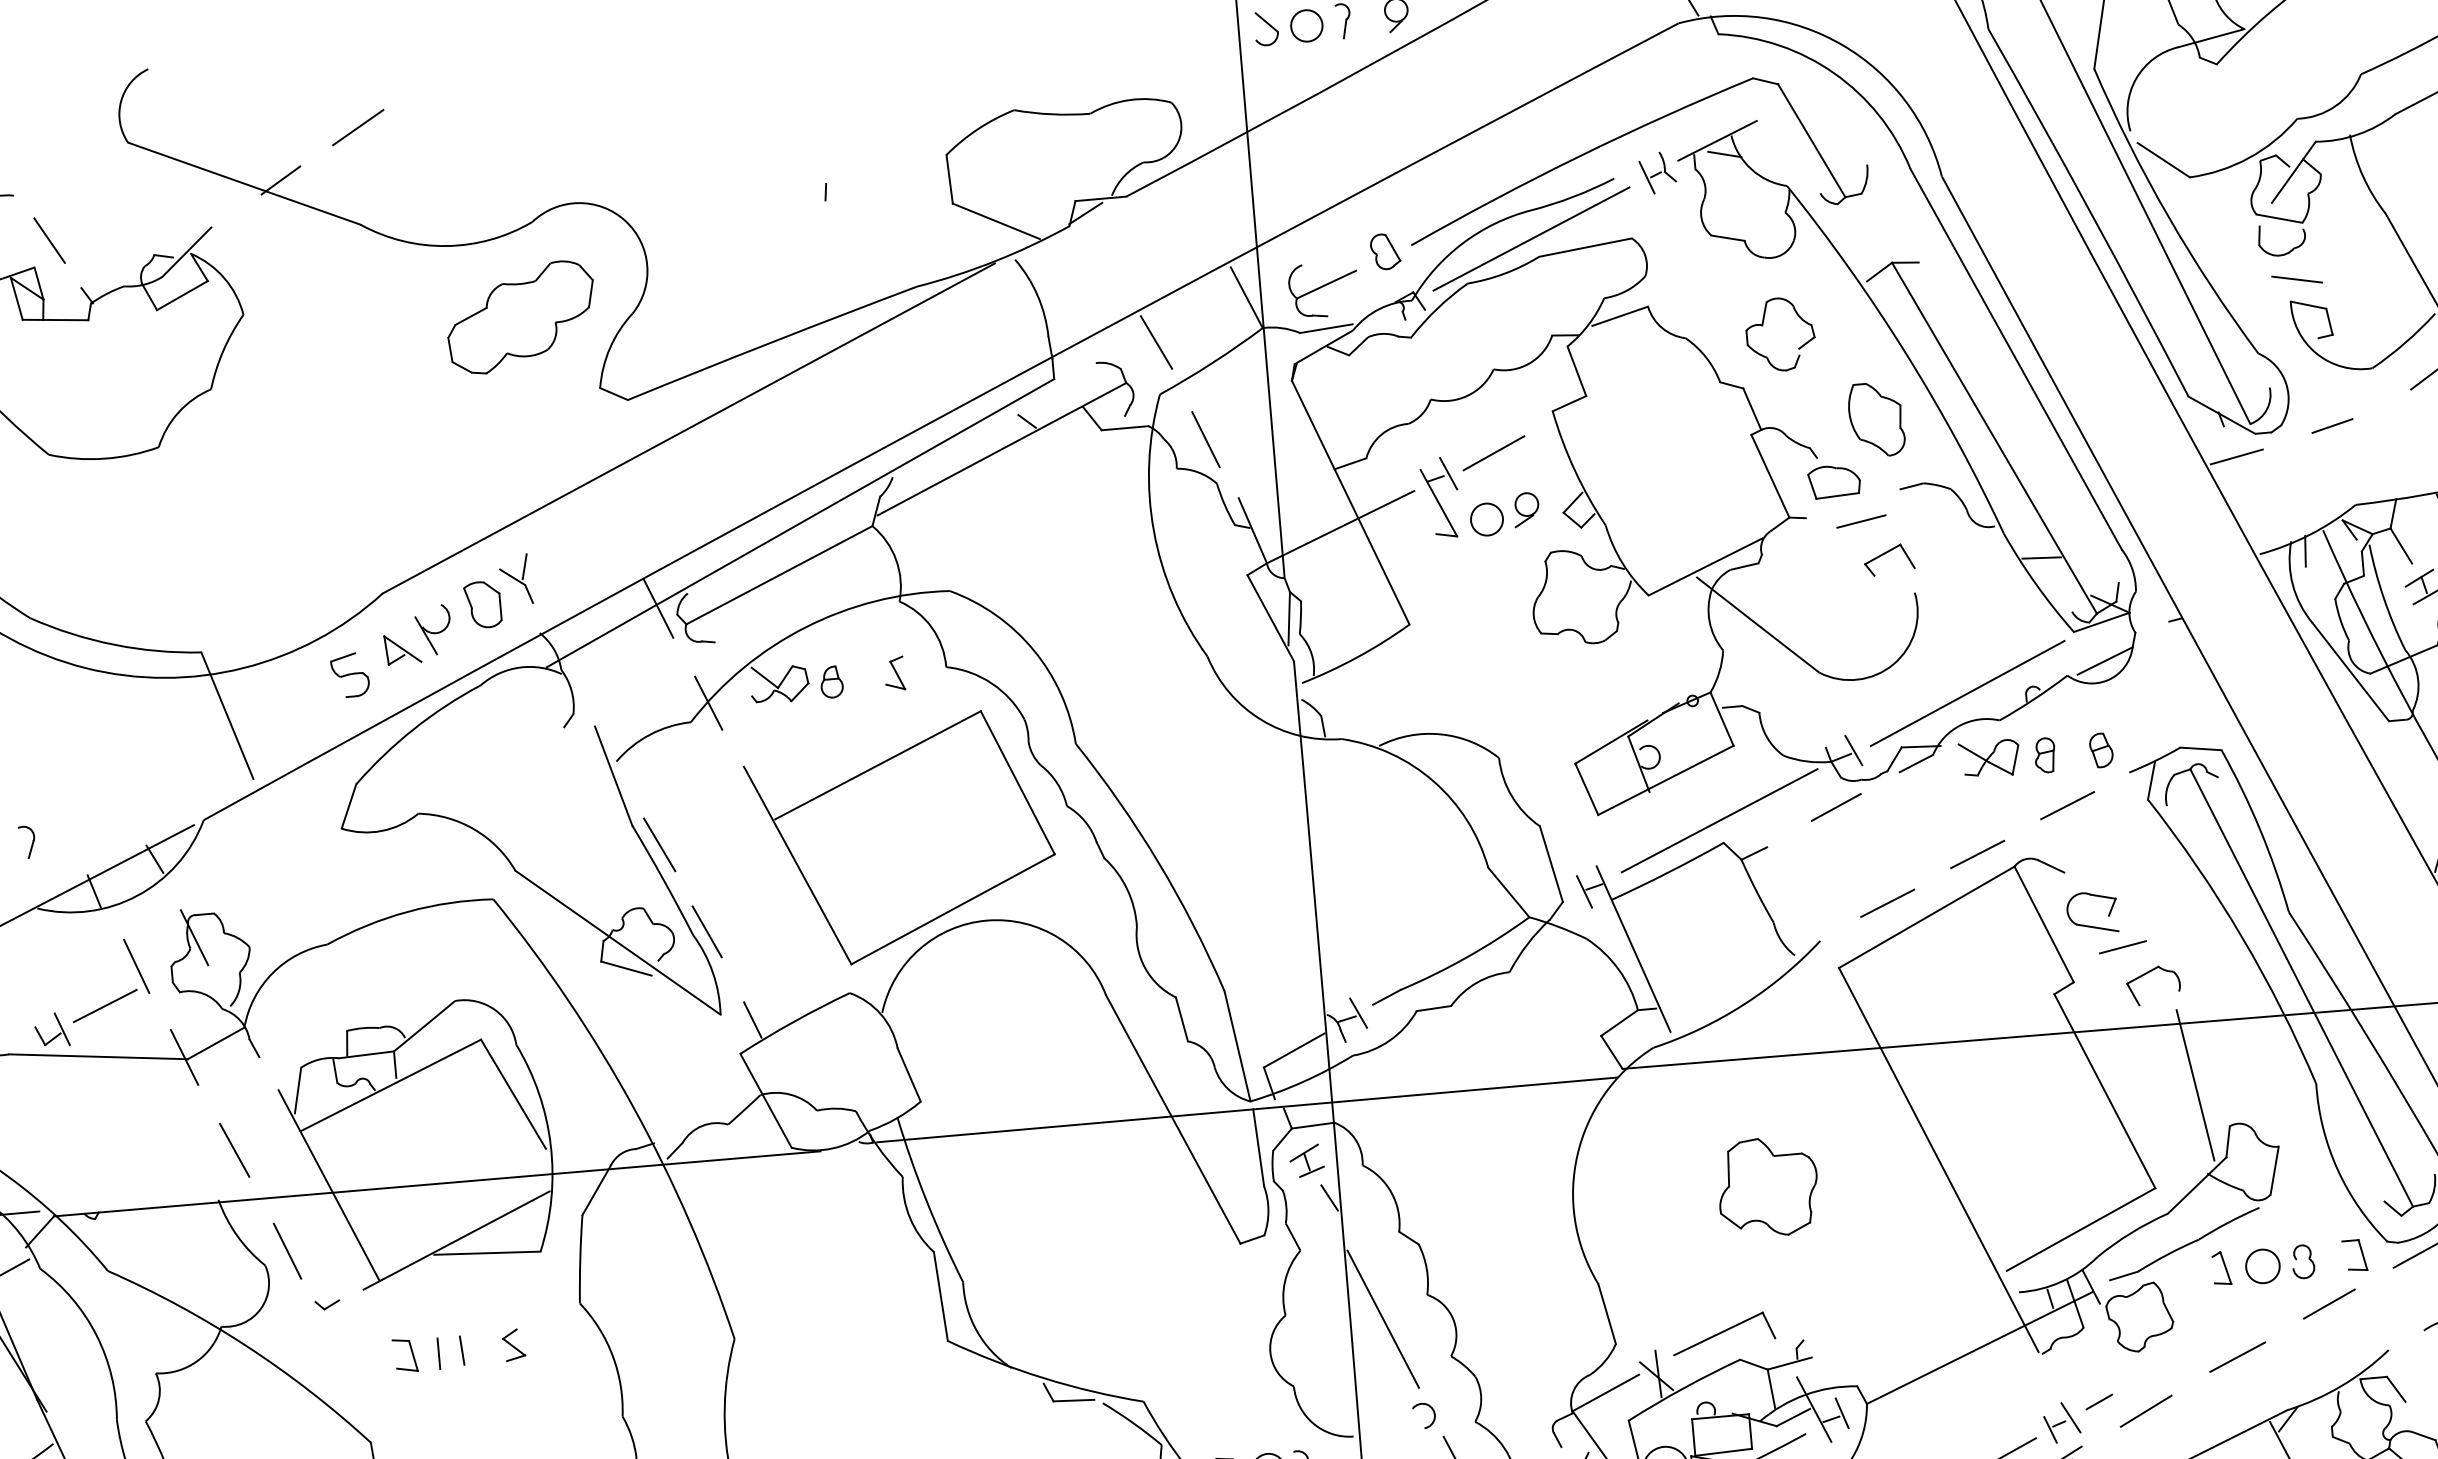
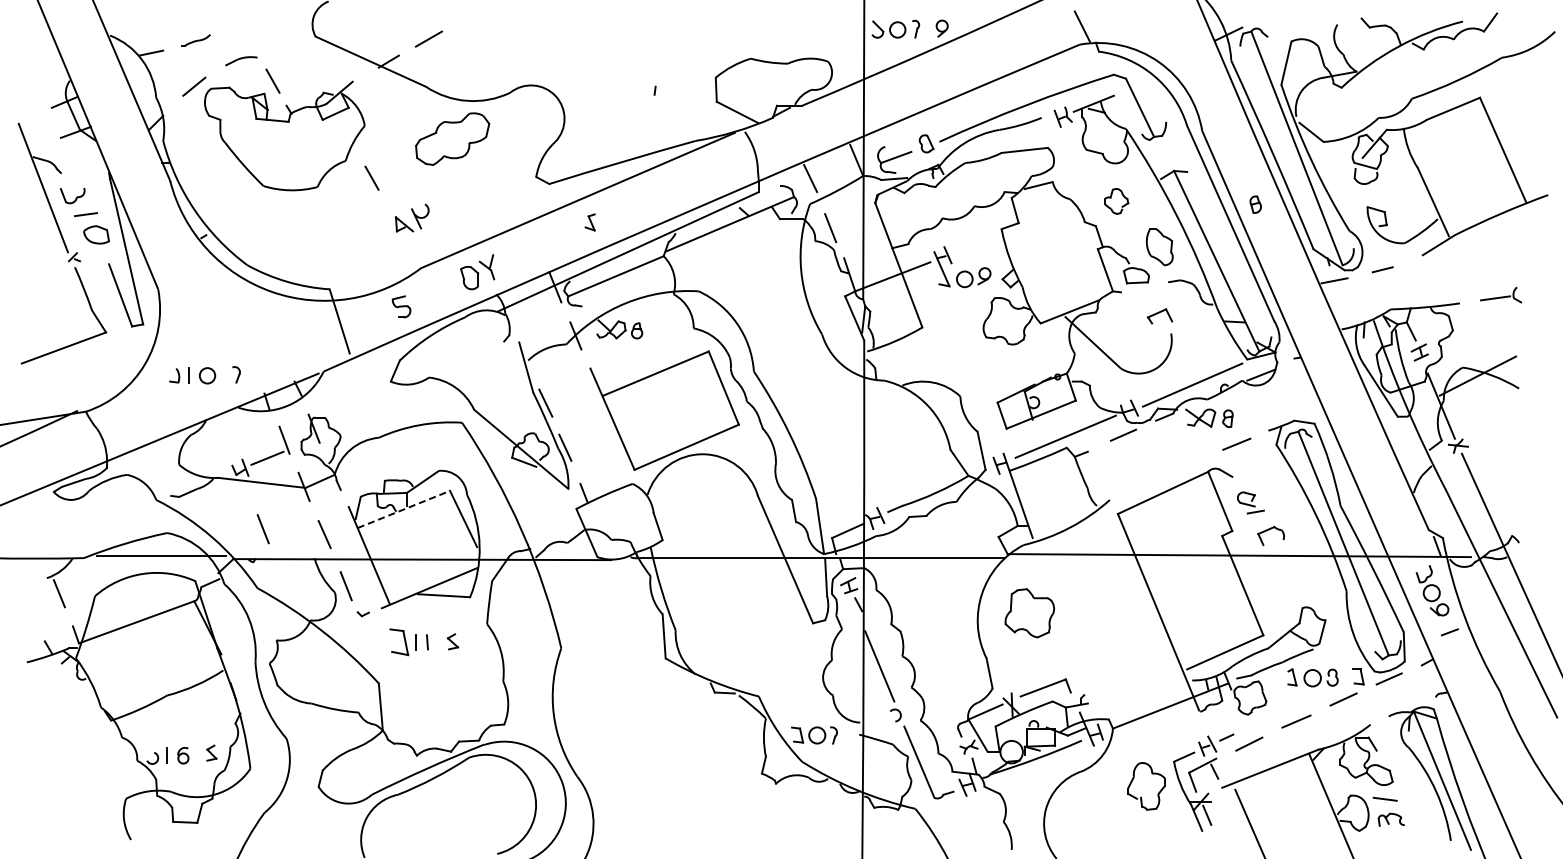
line: (1531, 238) -> (998, 143), removed
line: (2296, 279) -> (1371, 196), removed
part: (520, 316) -> (452, 138), moved
part: (1780, 334) -> (1116, 201), size x0.7
line: (266, 418) -> (371, 177), added
line: (1492, 453) -> (970, 247), removed
line: (1862, 521) -> (1148, 296), removed
part: (415, 633) -> (411, 217), moved
part: (893, 673) -> (589, 222), moved
part: (2100, 750) -> (1255, 204), moved
line: (1977, 852) -> (1190, 463), removed
line: (1887, 901) -> (1144, 483), removed
part: (2105, 921) -> (1250, 502), size x0.7
line: (2195, 1084) -> (1287, 586), removed
line: (390, 1085) -> (403, 509), solid -> dashed
line: (107, 1151) -> (262, 529), added
part: (1767, 1187) -> (1029, 613), moved
part: (405, 1355) -> (399, 642), size x1.6

